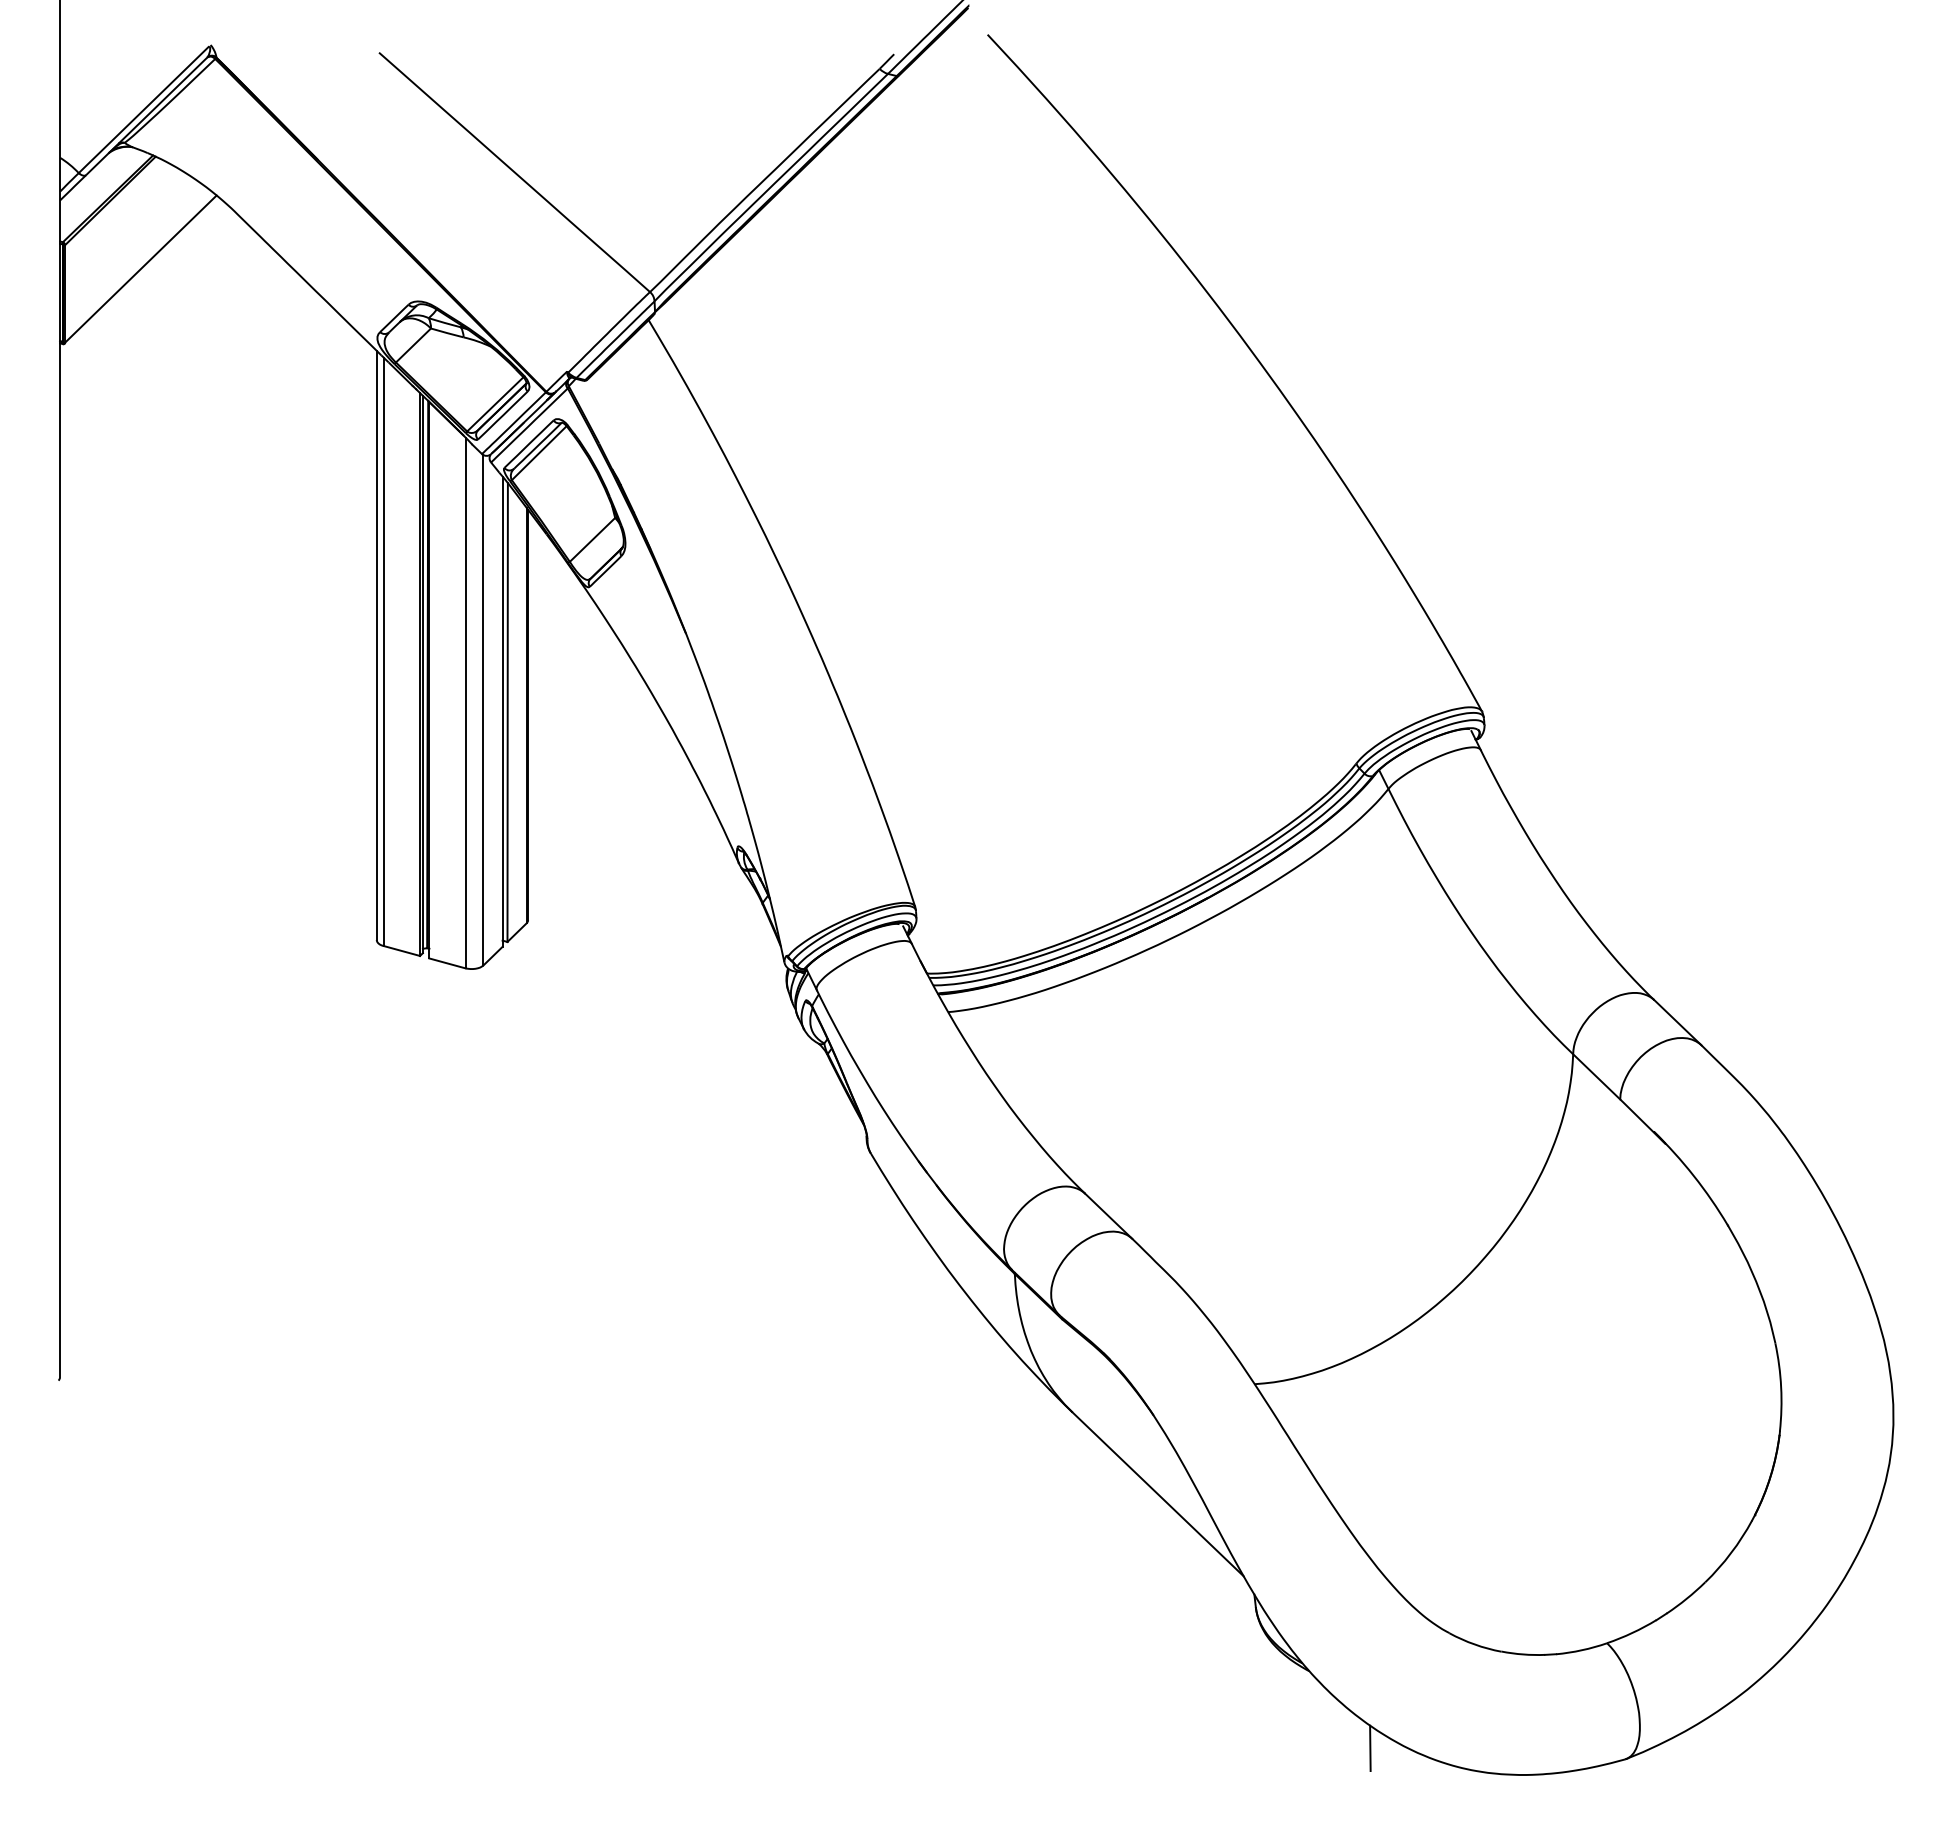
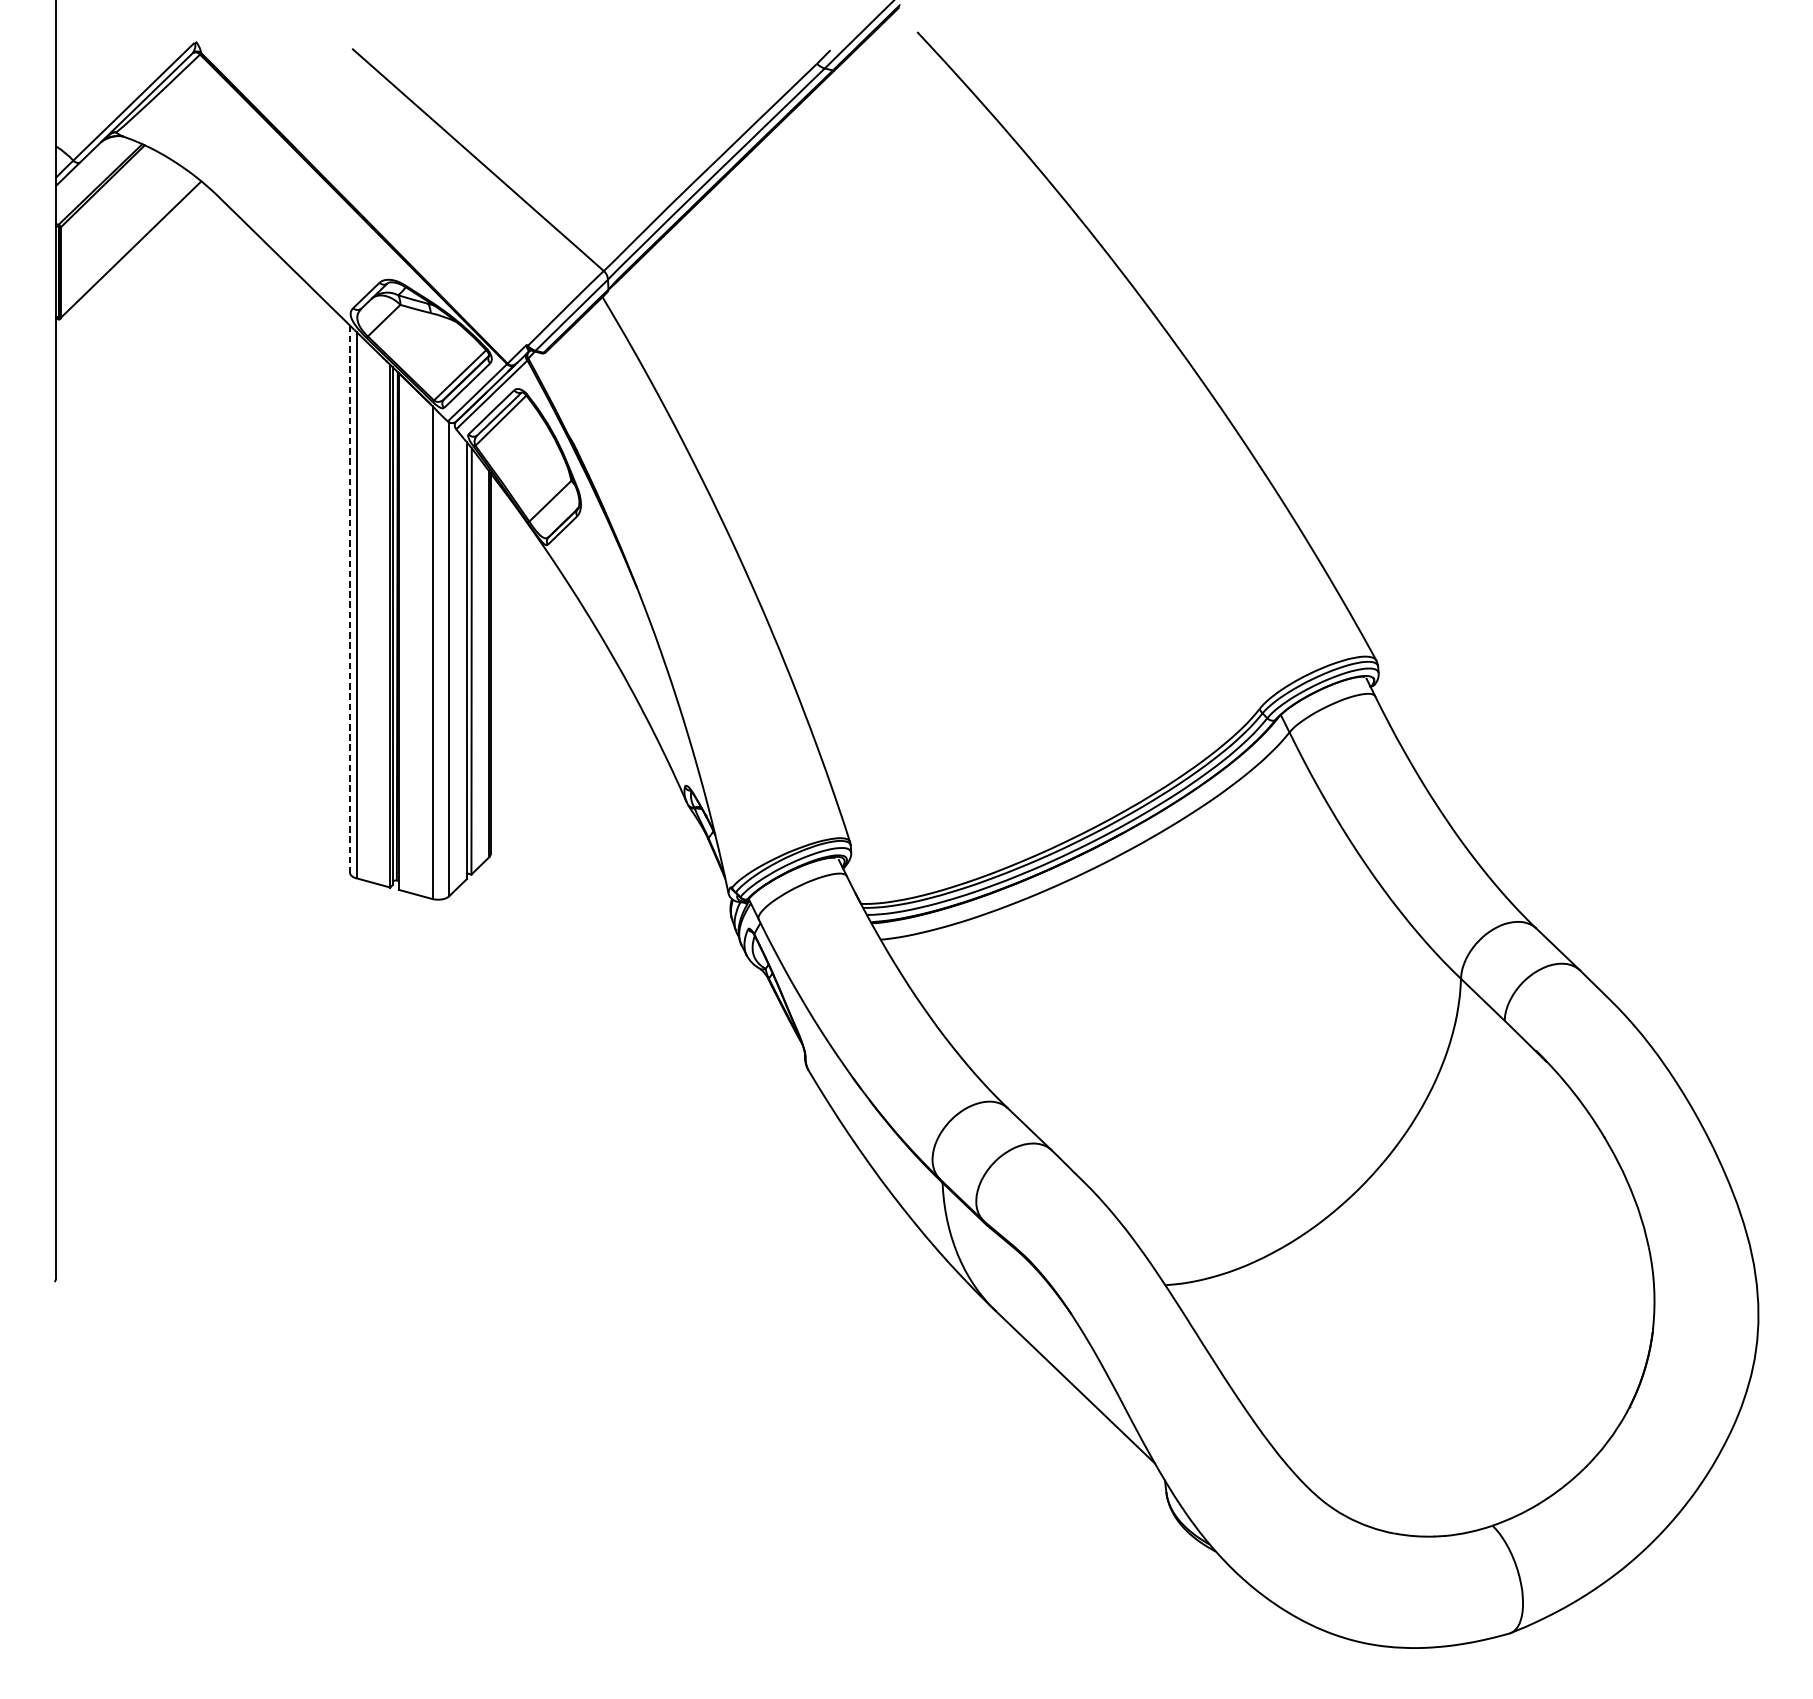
line: (376, 645) -> (349, 599), solid -> dashed
line: (1370, 1748) -> (1272, 1623), removed

